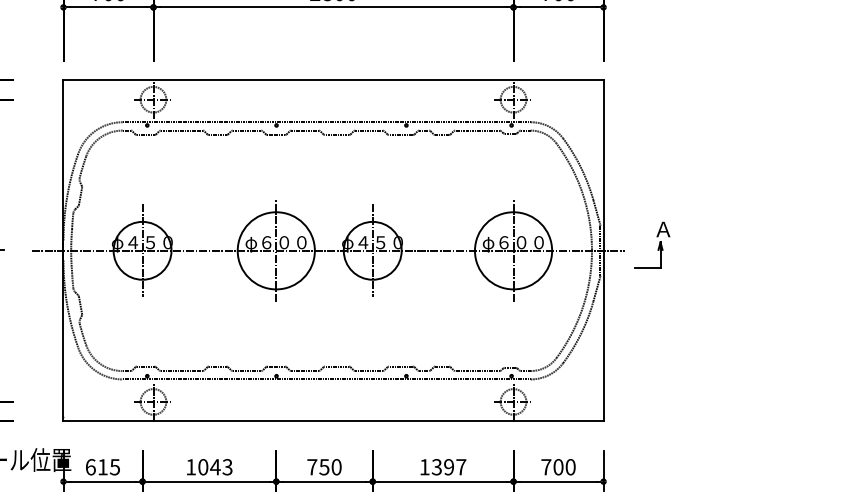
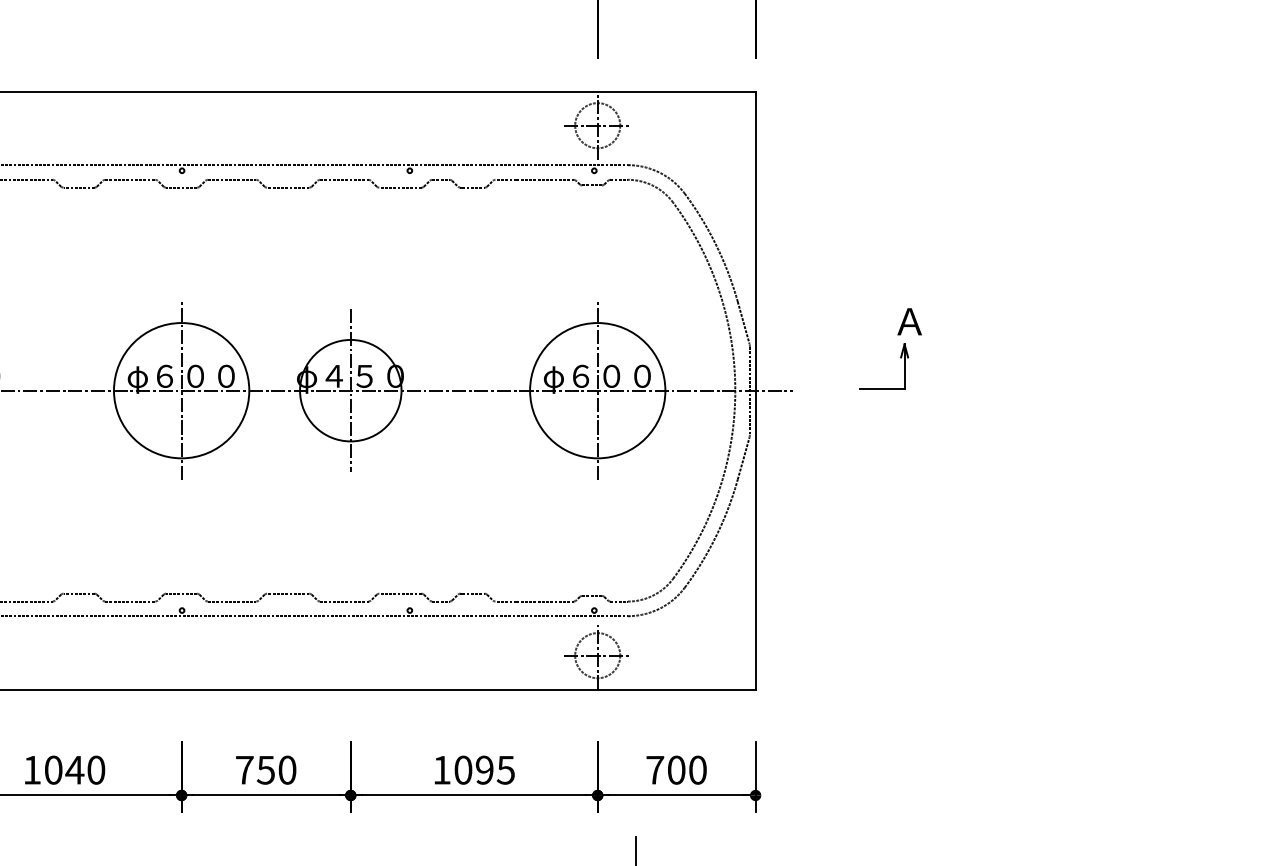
part: (658, 245) -> (901, 349), moved
text: (227, 467) -> (96, 770), 1043 -> 1040
text: (448, 467) -> (483, 770), 1397 -> 1095

